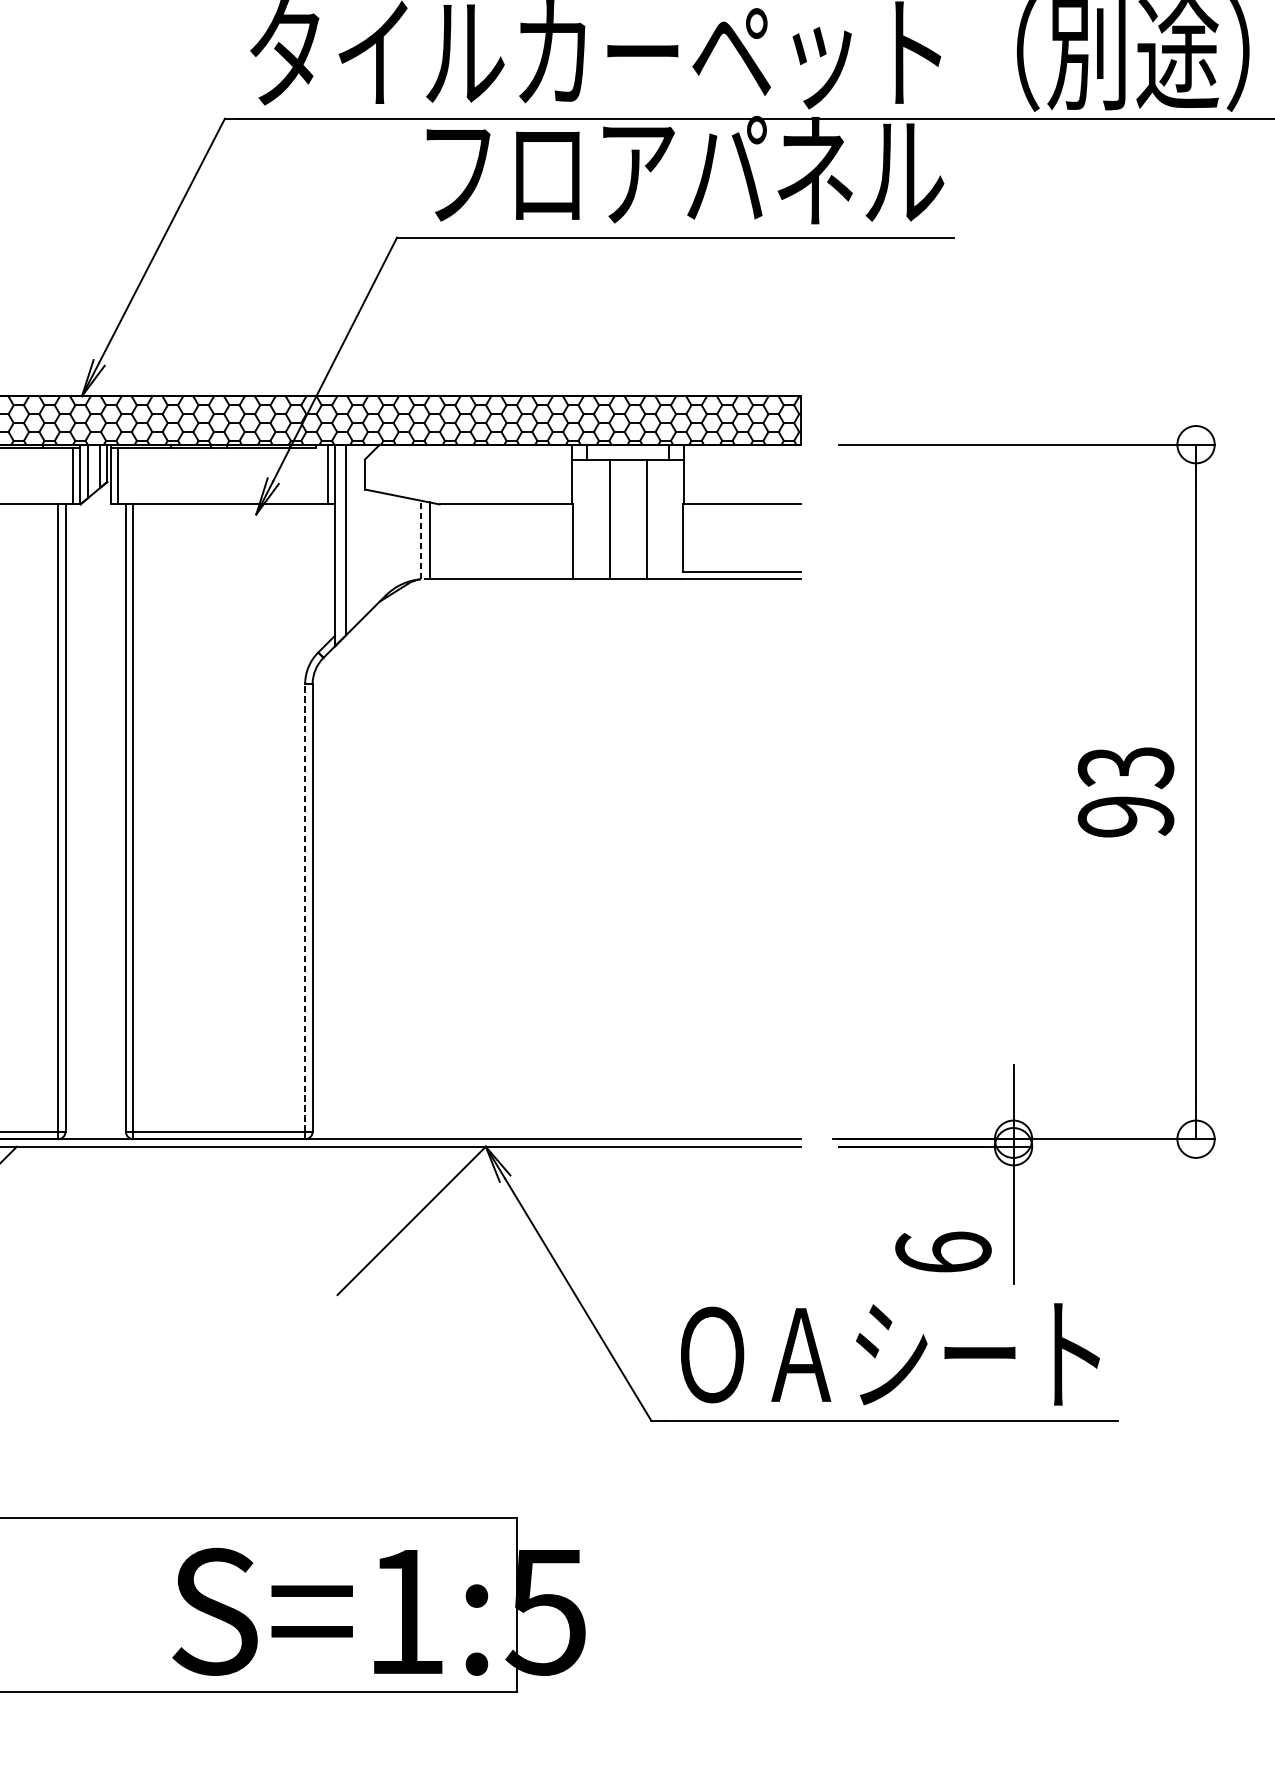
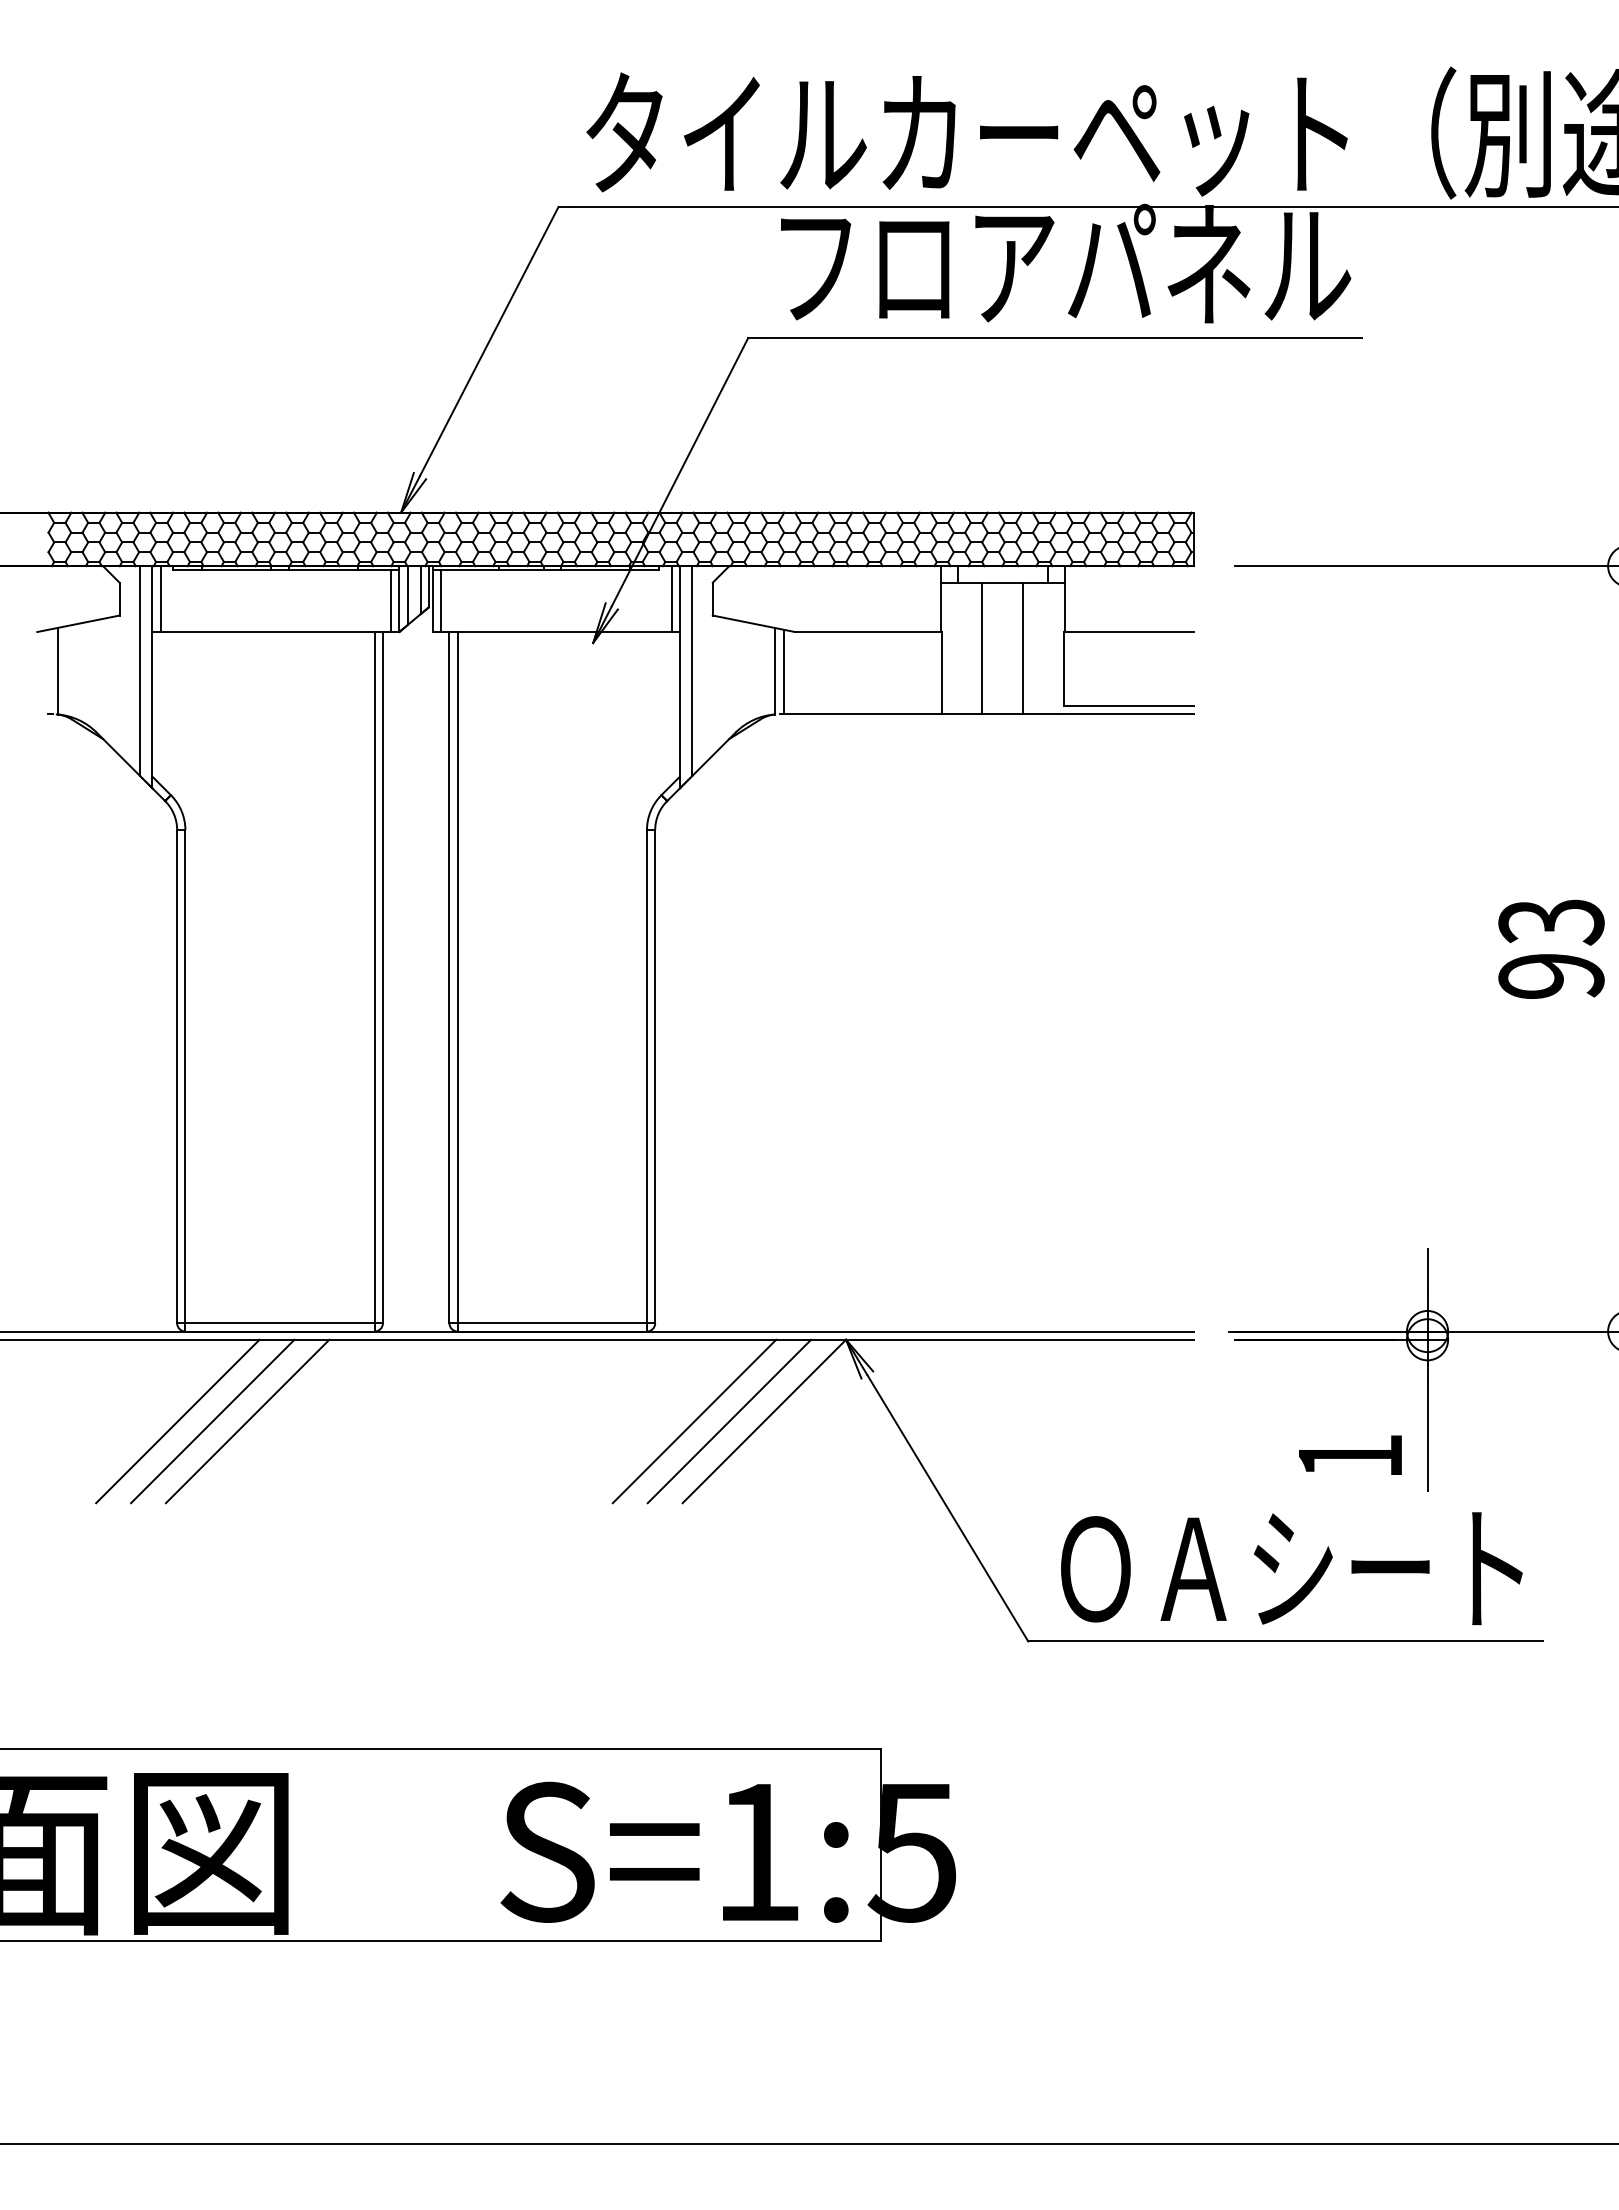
line: (420, 539) -> (774, 670), dashed -> solid
line: (304, 907) -> (646, 1076), dashed -> solid
line: (348, 1220) -> (694, 1421), added
line: (380, 1220) -> (729, 1421), added
text: (943, 1251) -> (1350, 1455), 6 -> 1

